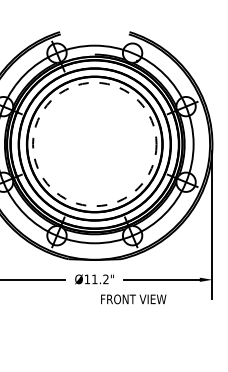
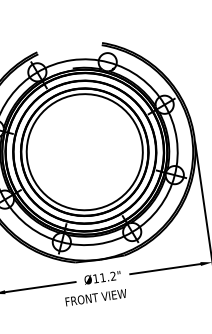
circle: (94, 144) -> (84, 152), dashed -> solid
text: (133, 299) -> (95, 297), moved

